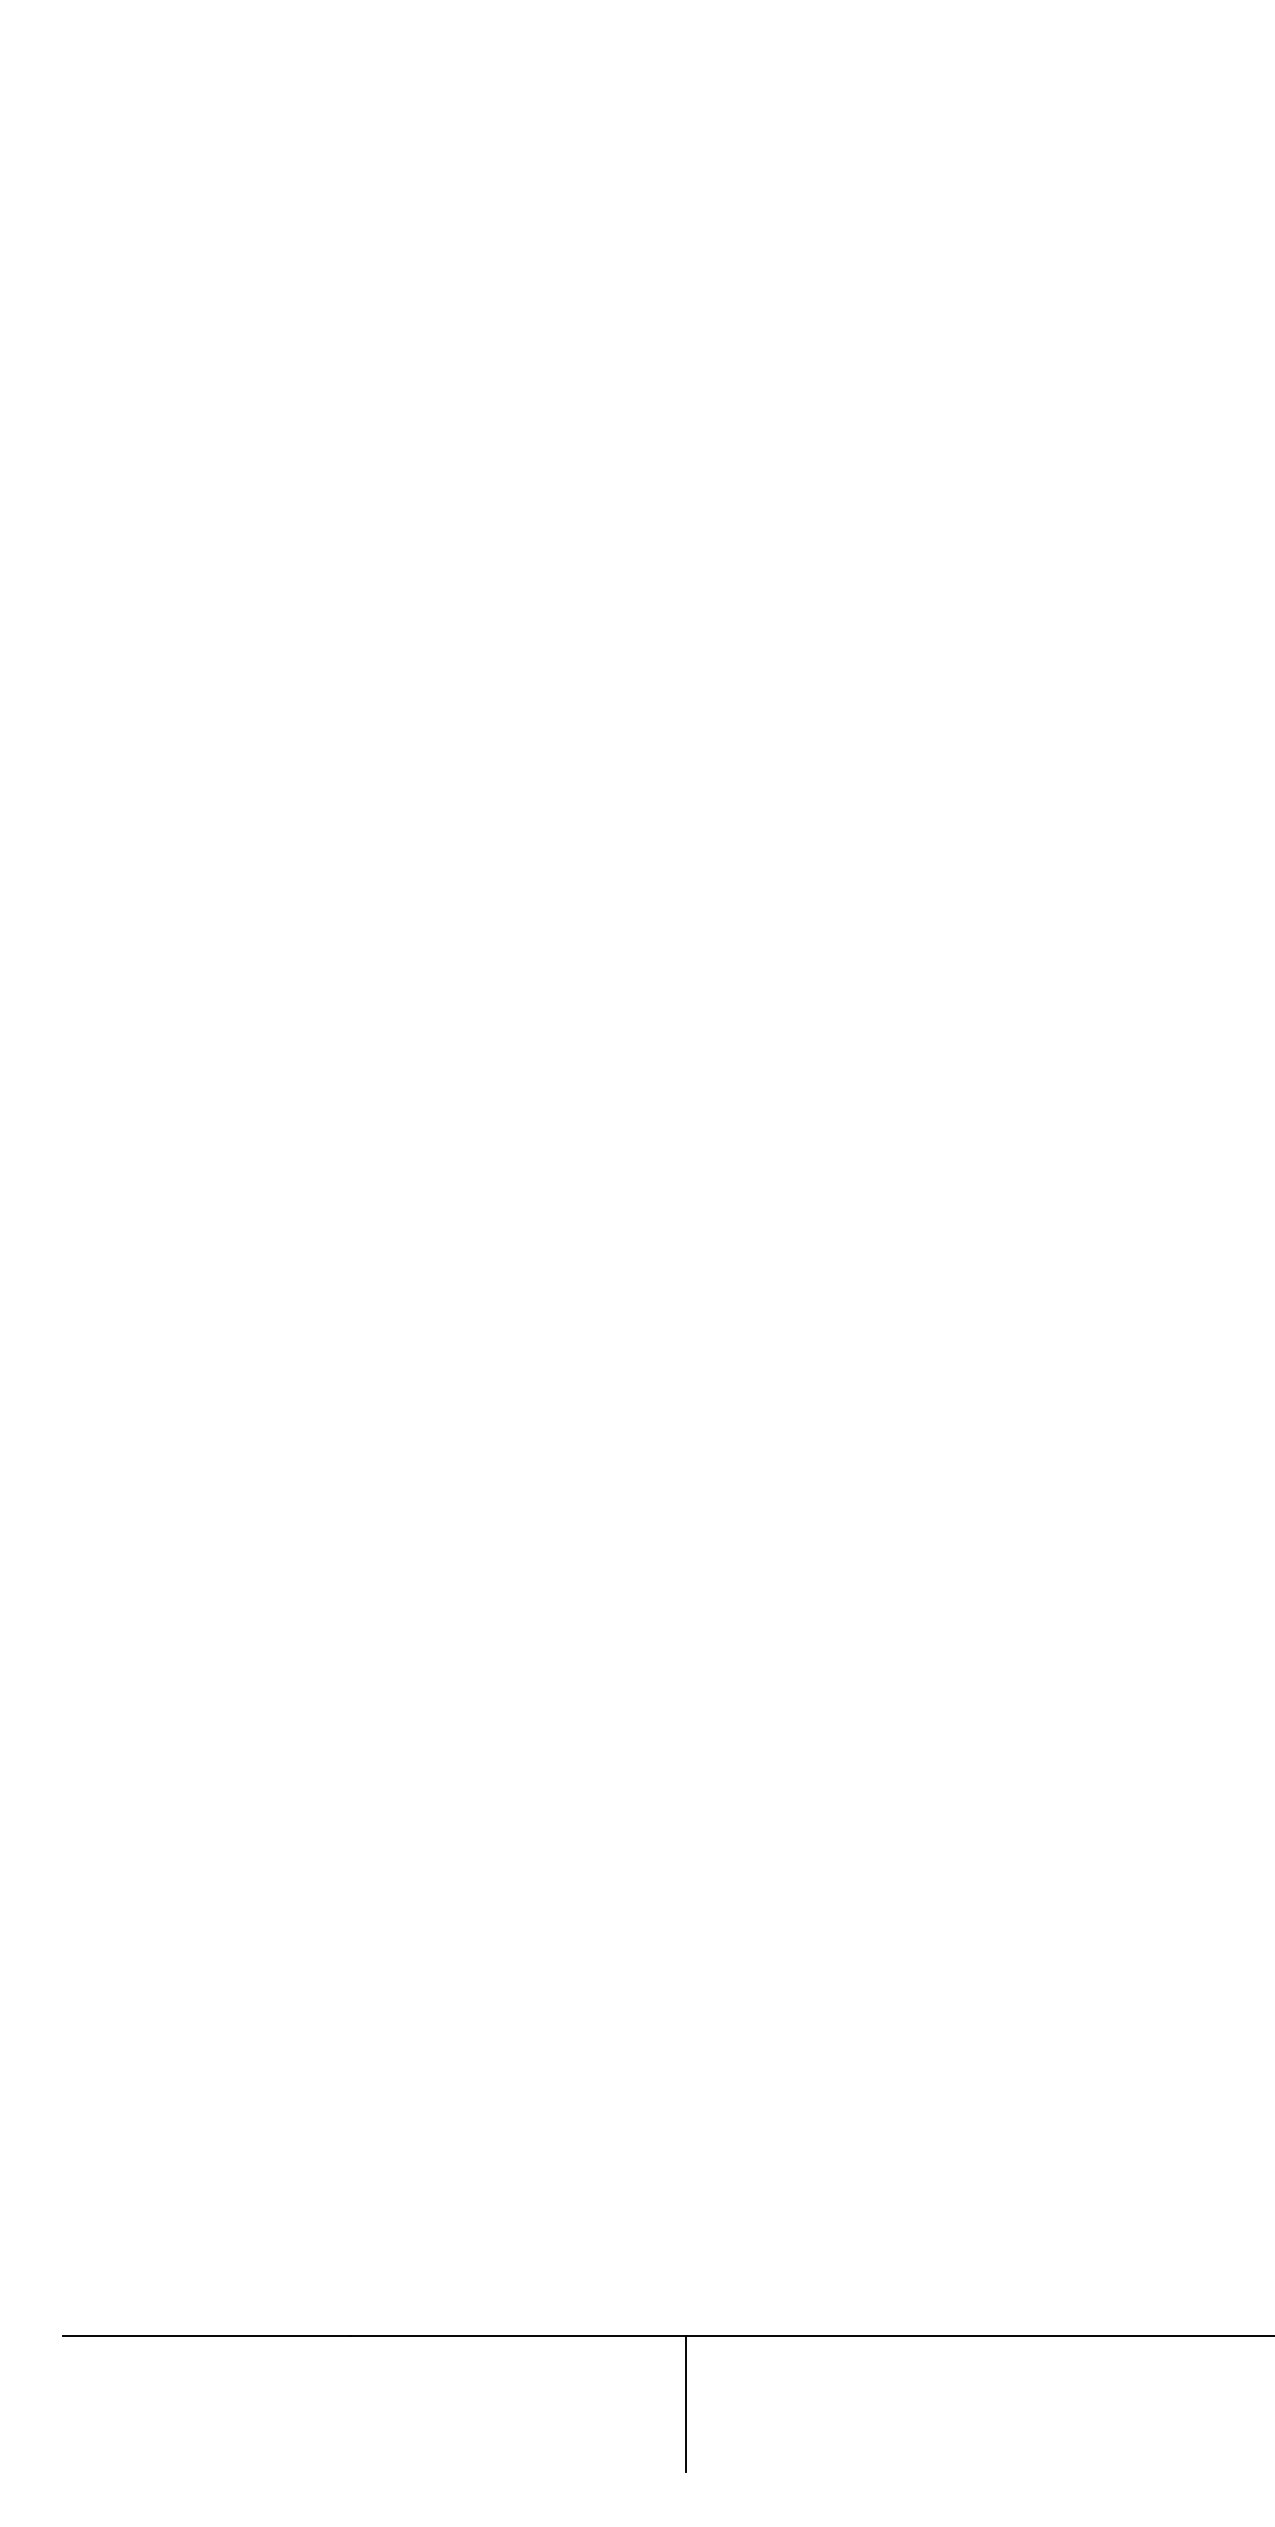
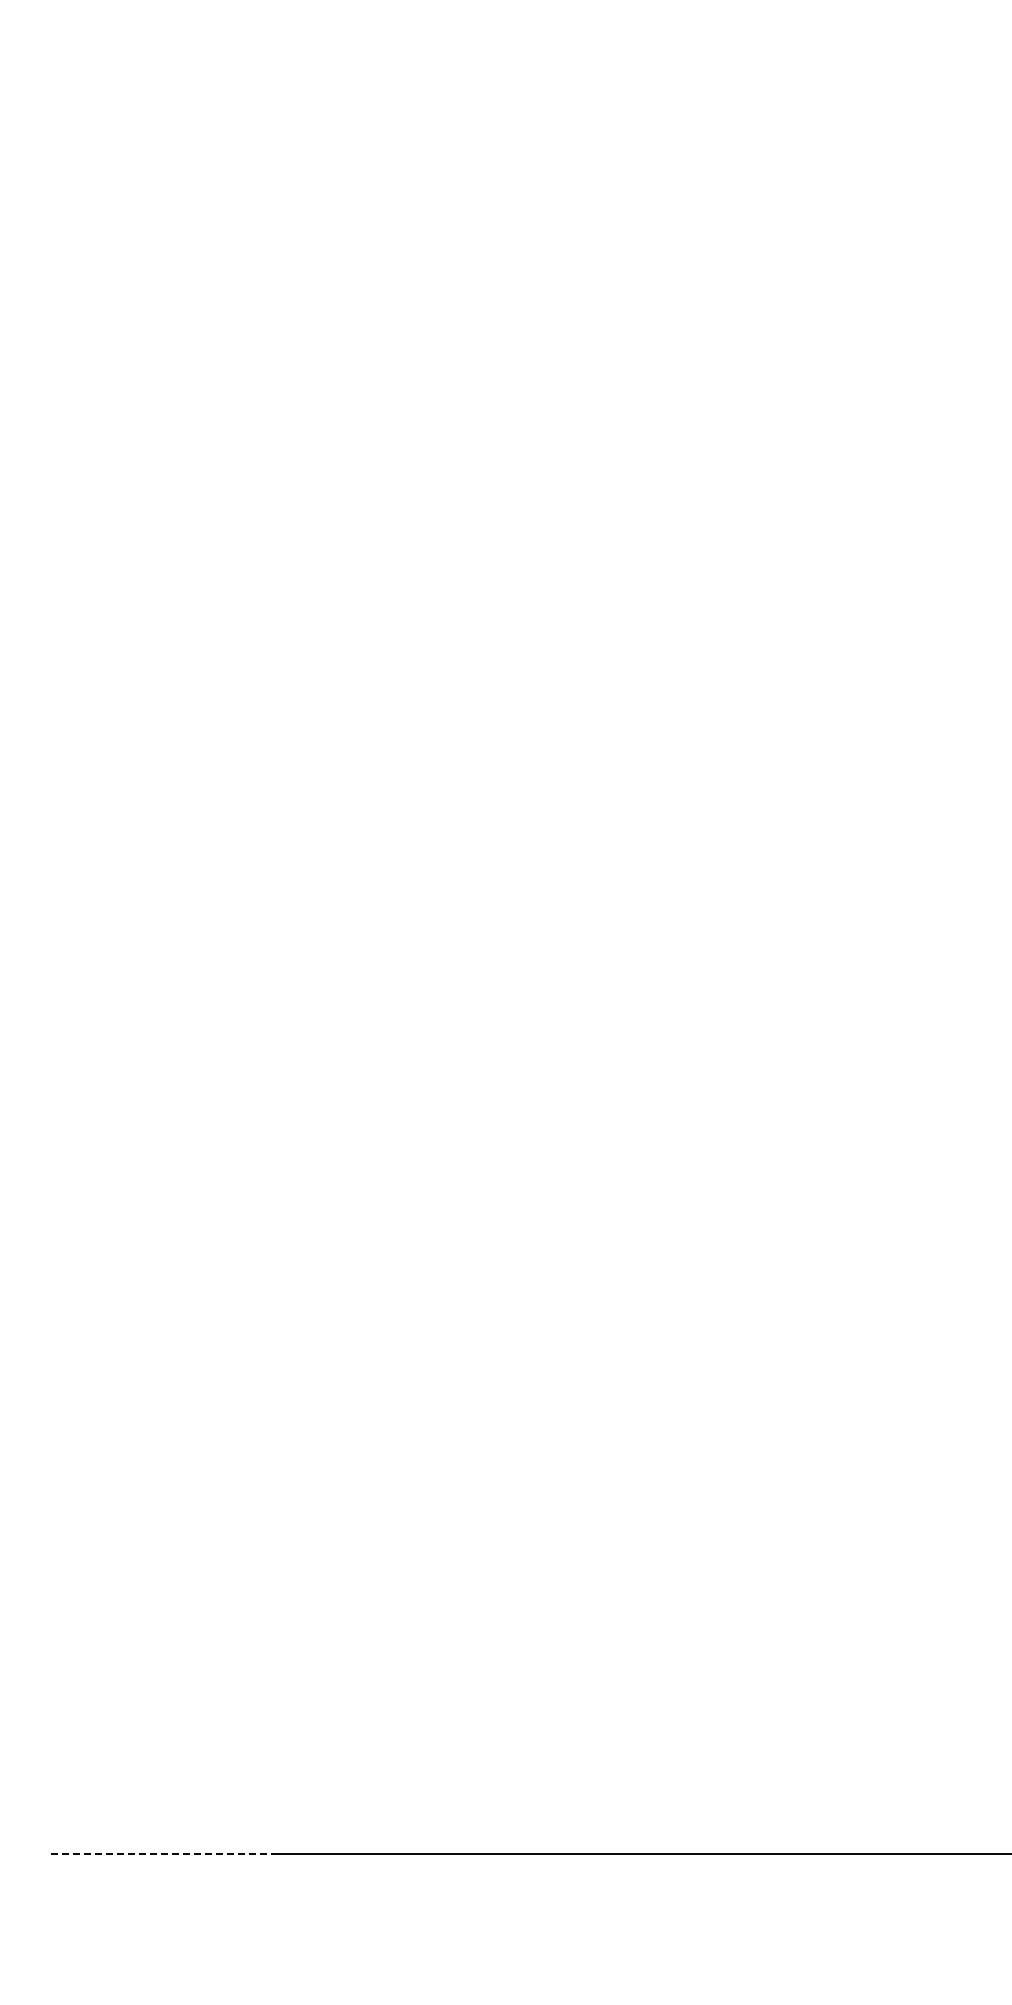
line: (205, 2336) -> (163, 1853), solid -> dashed
line: (686, 2402) -> (544, 1906), removed

